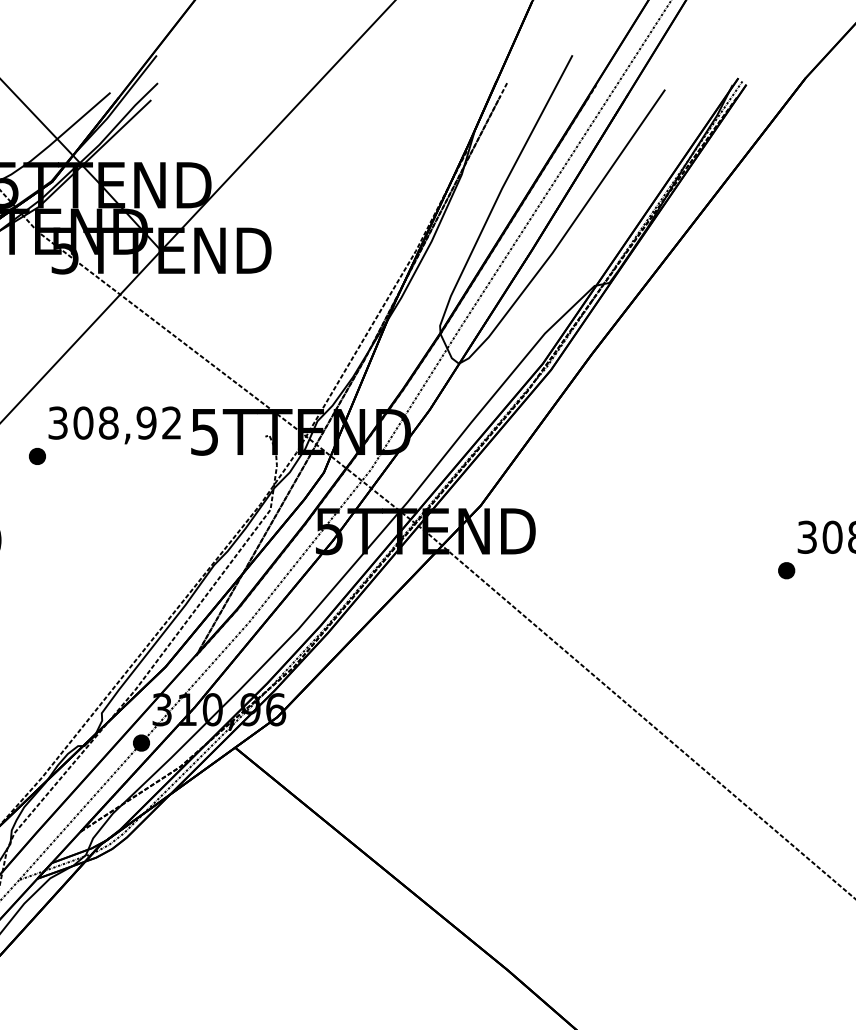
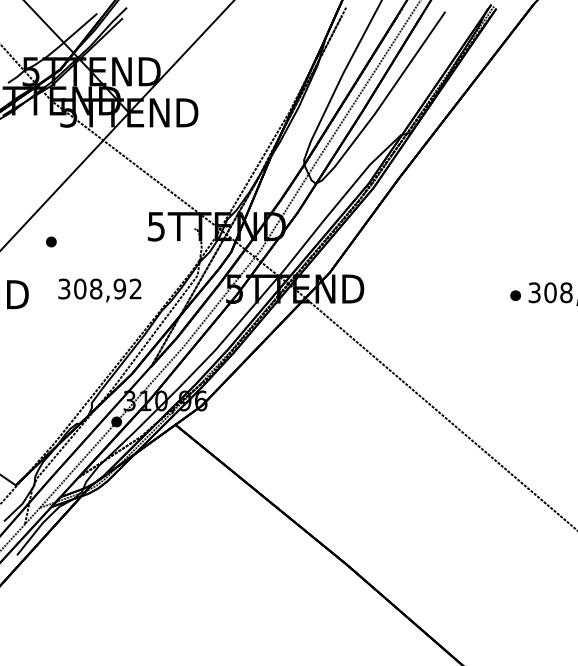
text: (114, 425) -> (99, 290), moved
part: (786, 570) -> (515, 295), moved

